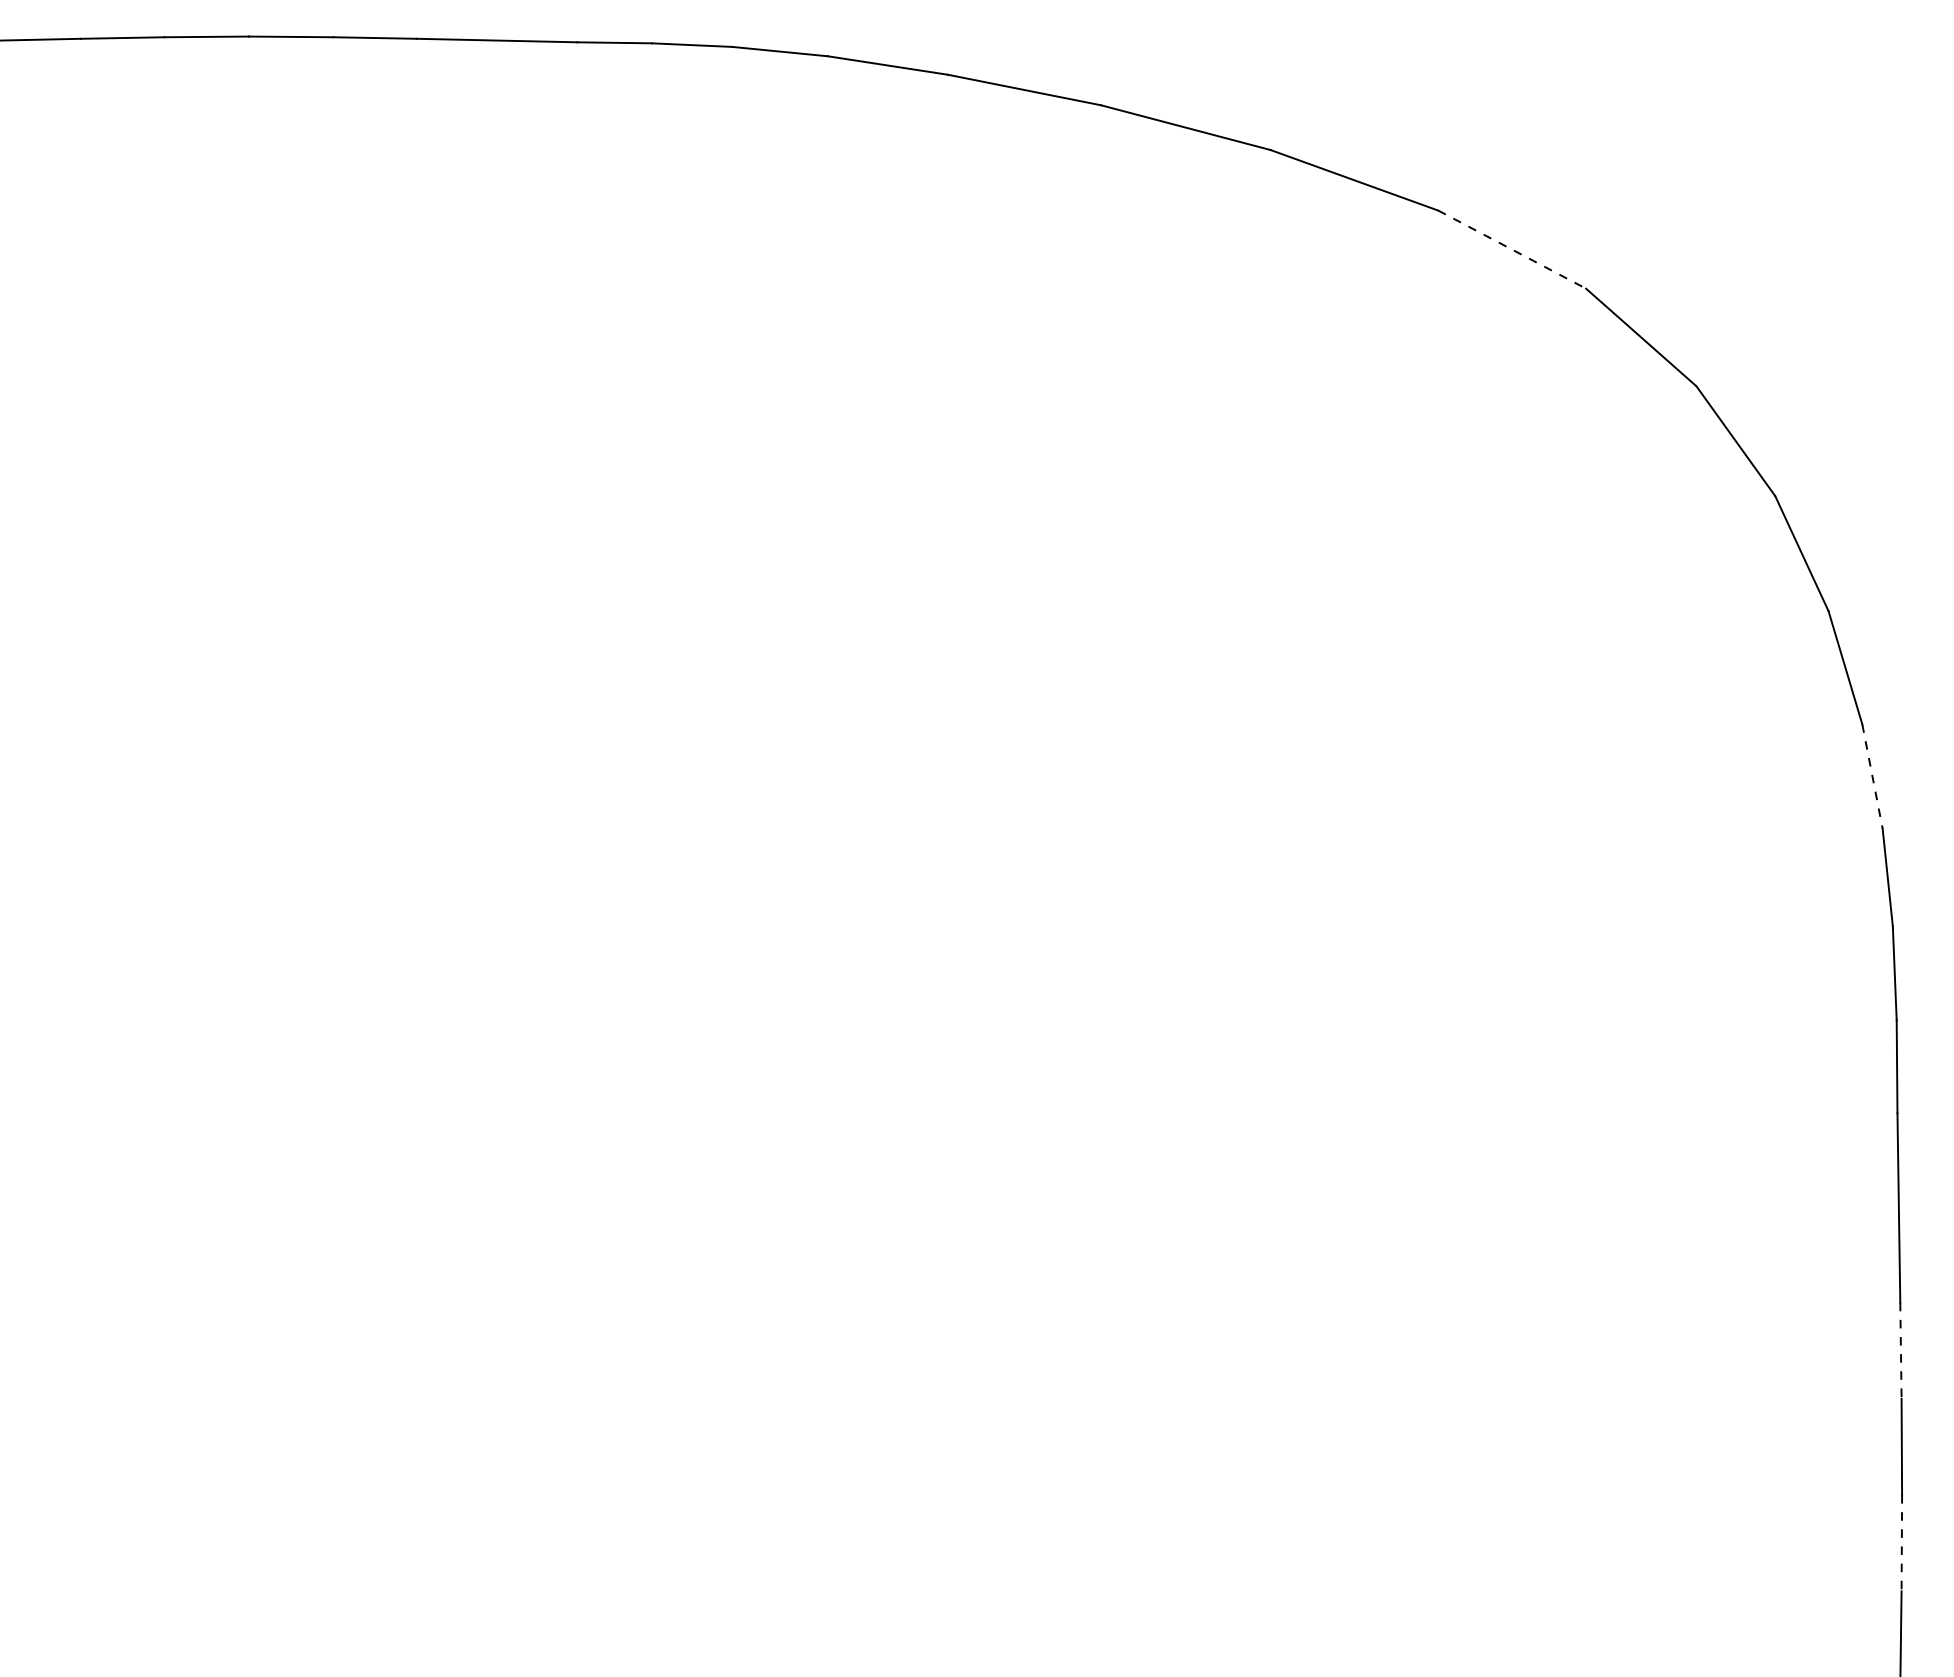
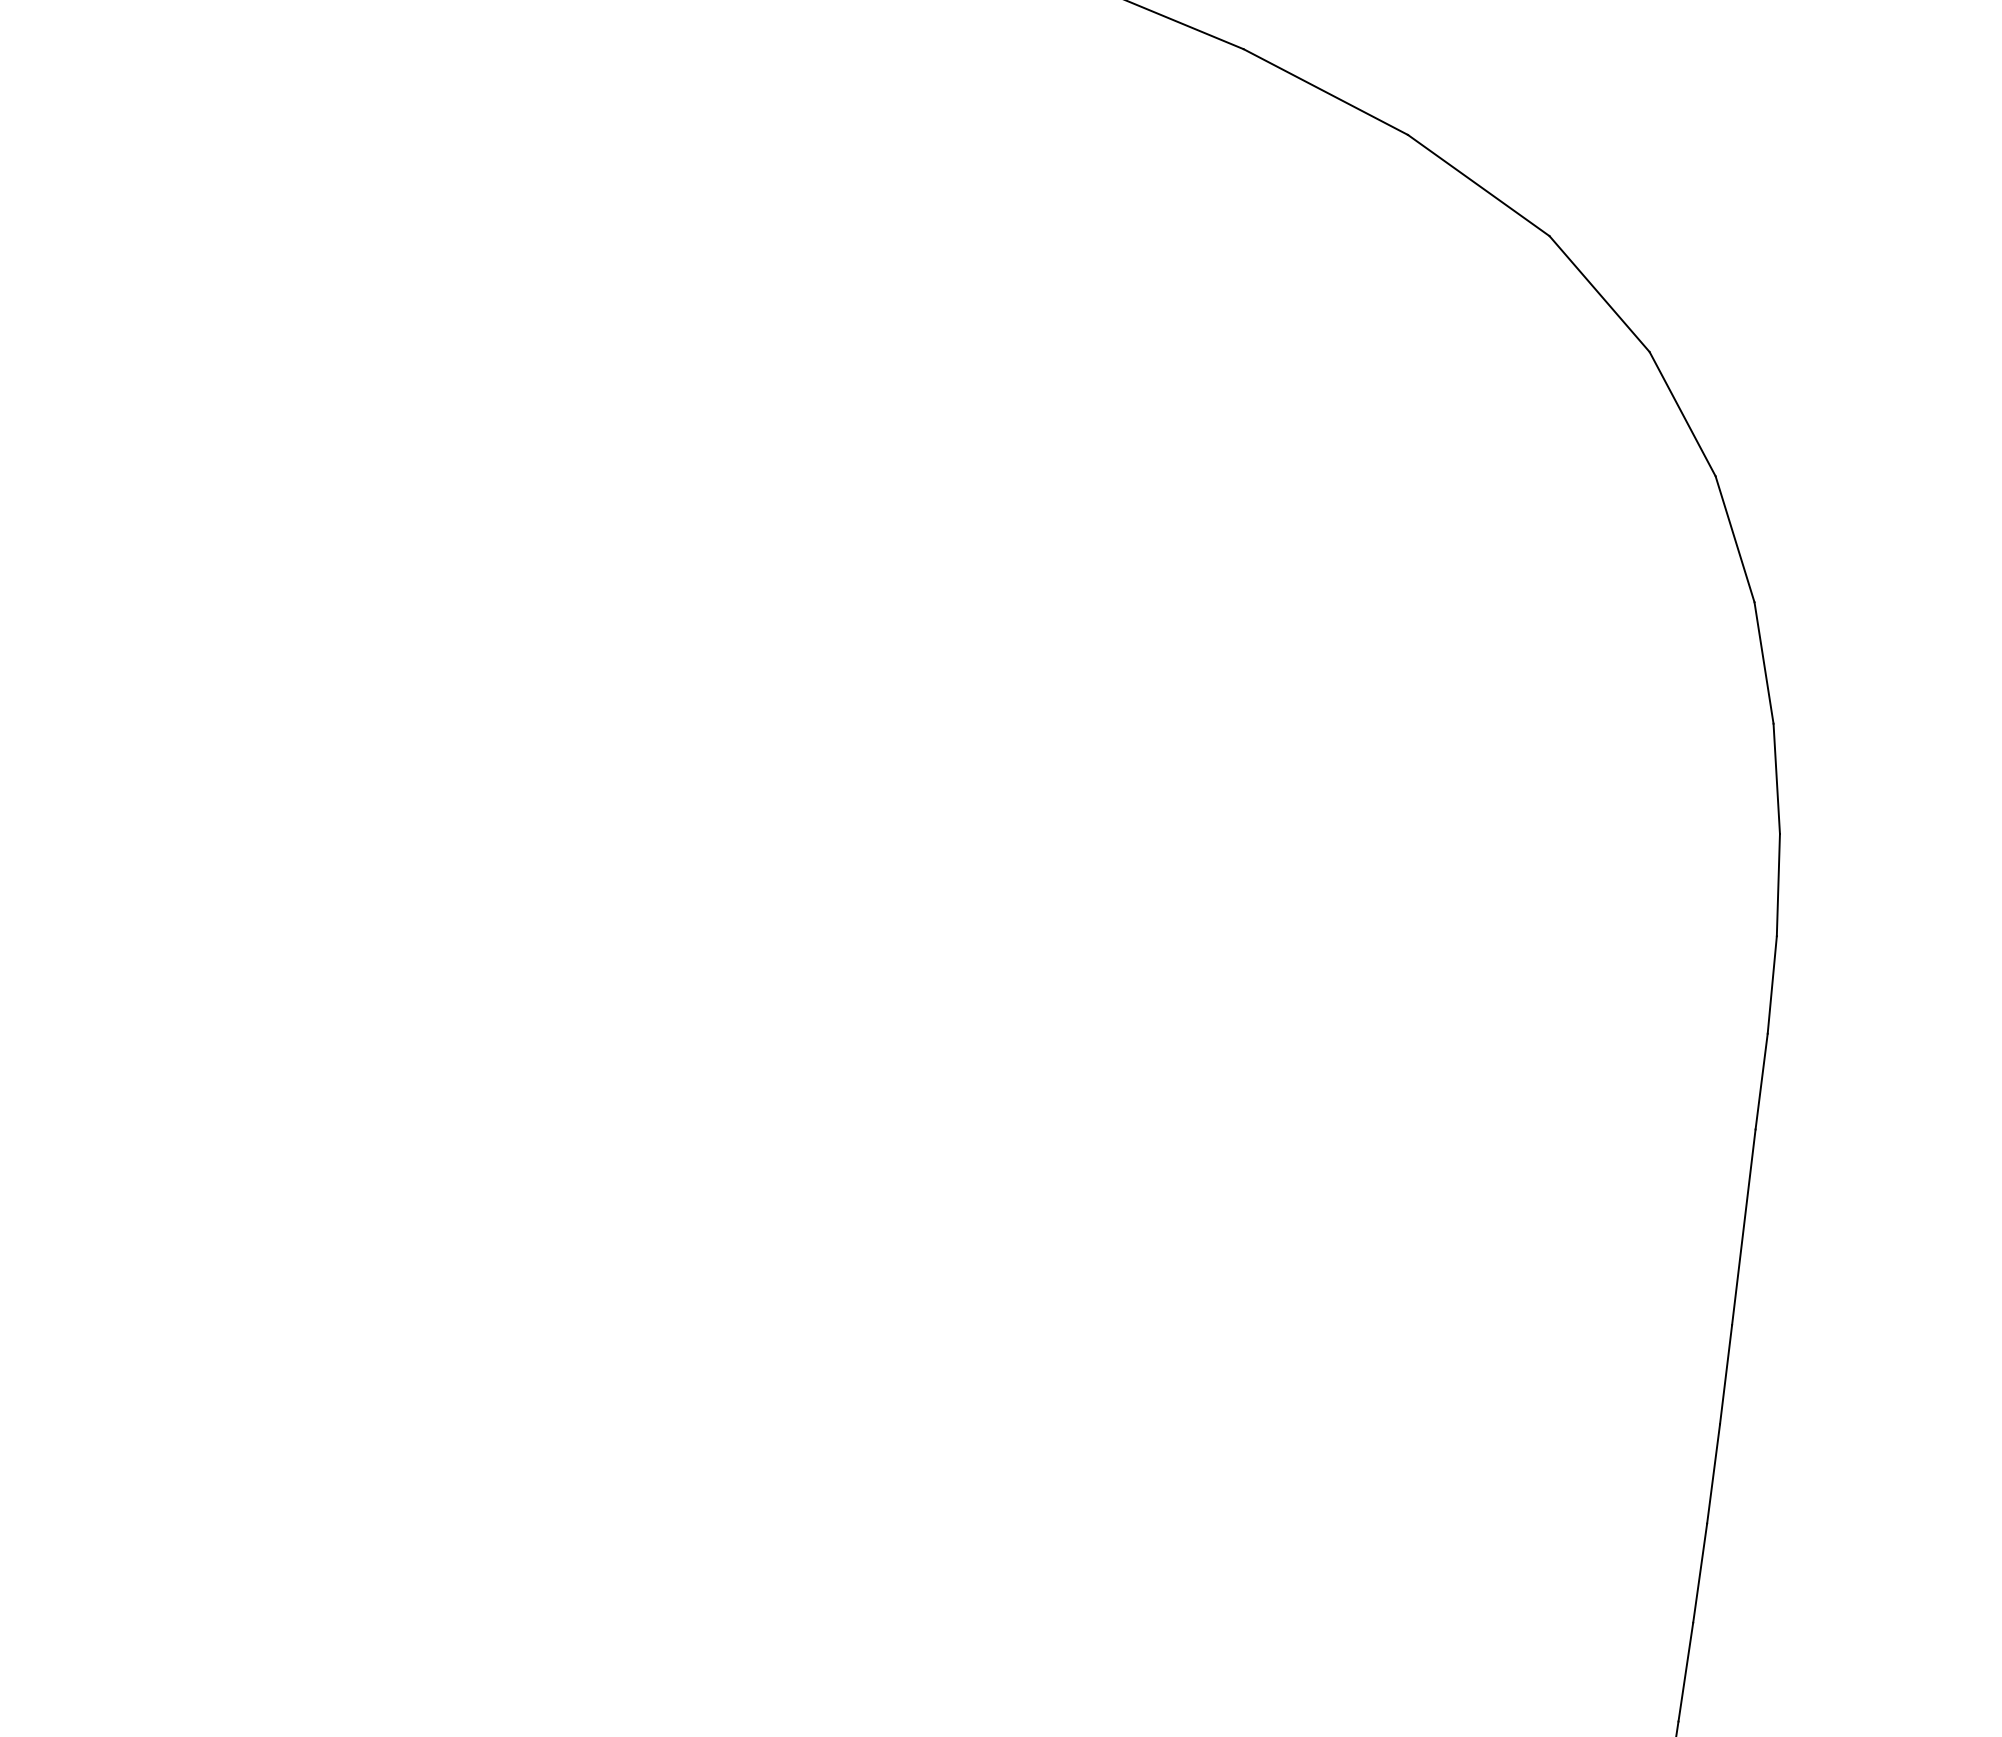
line: (1512, 249) -> (1479, 185), dashed -> solid
line: (1872, 777) -> (1776, 779), dashed -> solid
line: (1900, 1350) -> (1725, 1374), dashed -> solid
line: (1901, 1543) -> (1699, 1573), dashed -> solid

